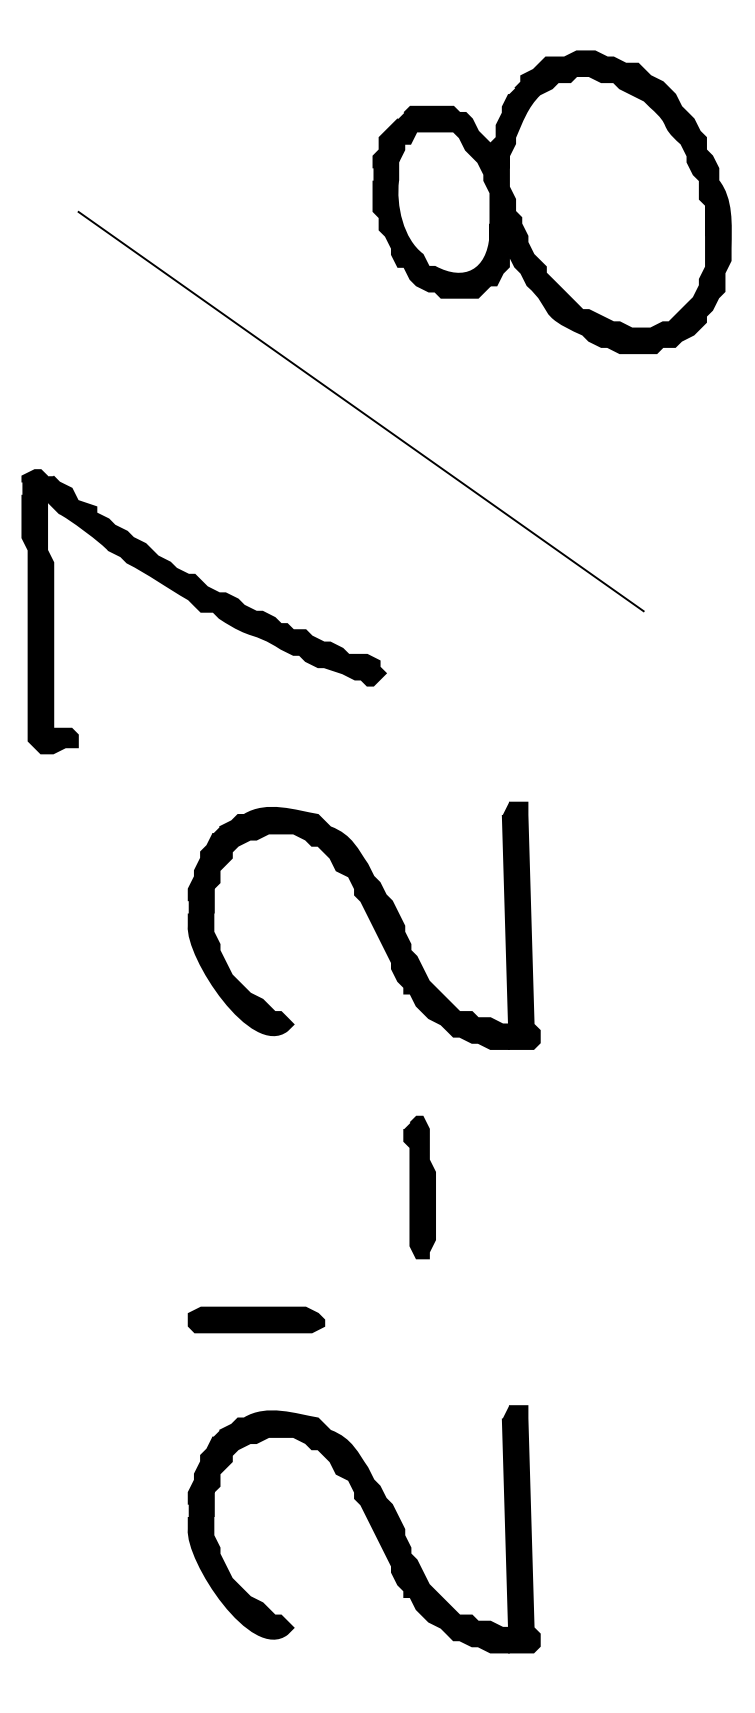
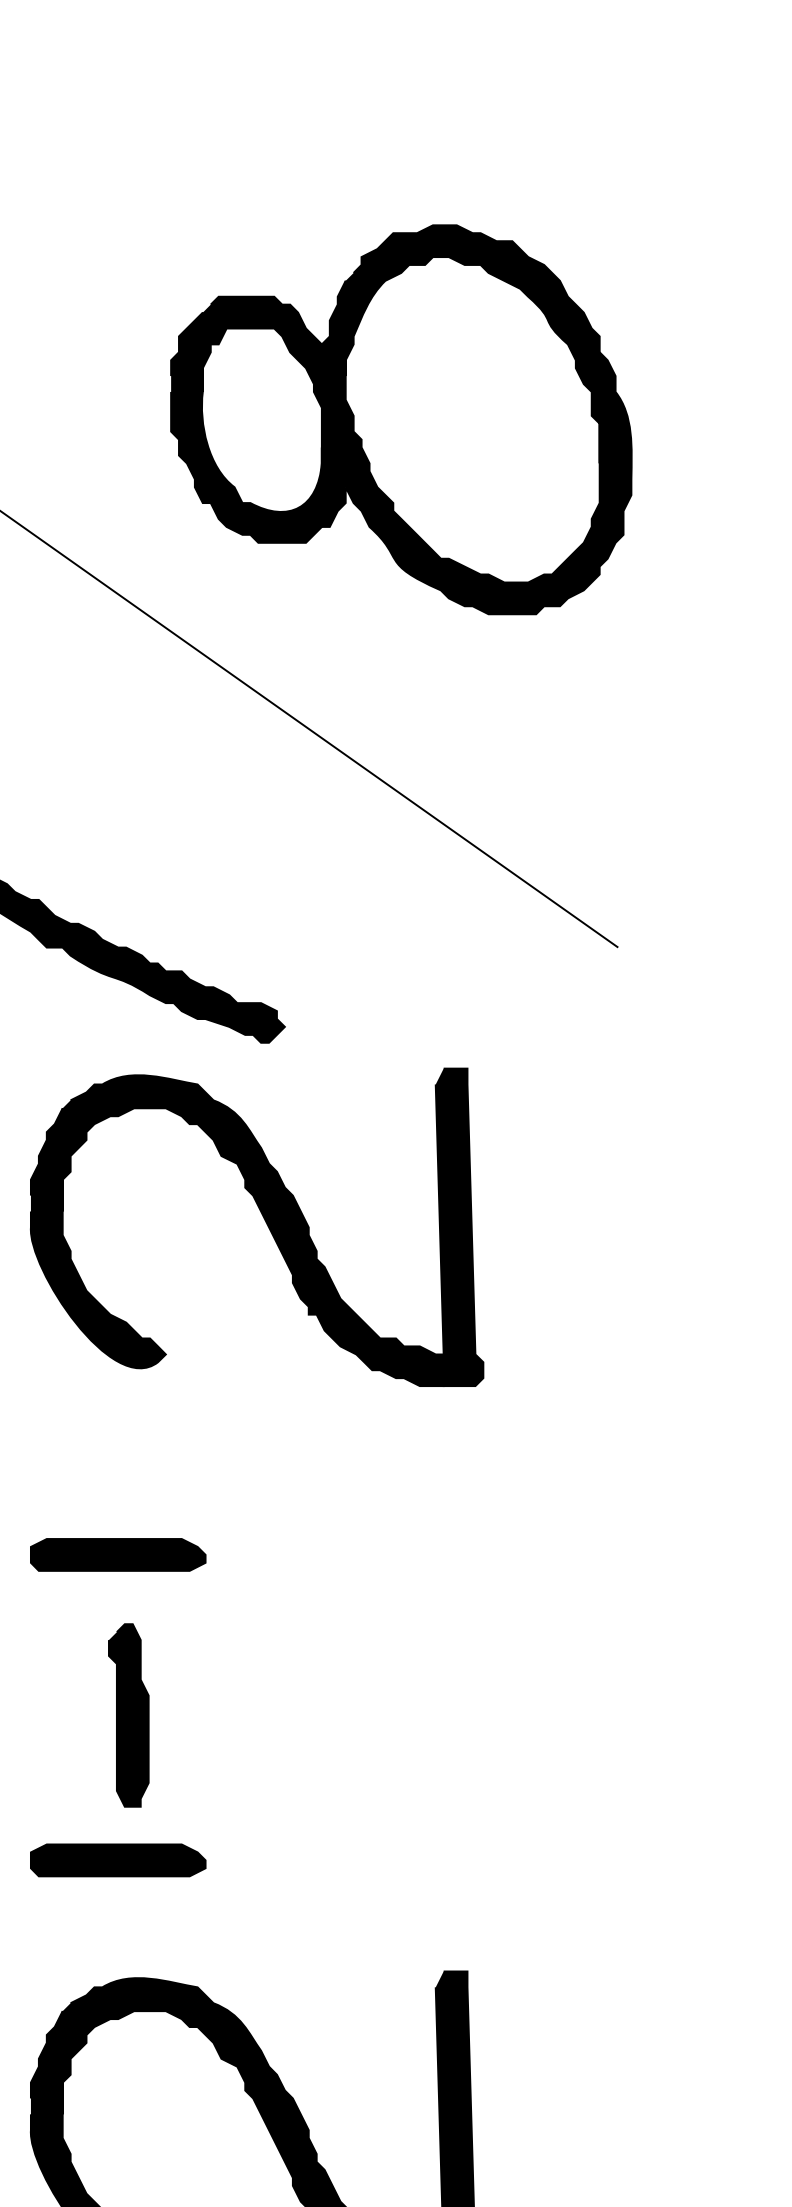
part: (551, 202) -> (400, 420), moved
part: (370, 922) -> (265, 1223), moved
part: (256, 1082) -> (118, 1554), added
part: (419, 1187) -> (128, 1715), moved

